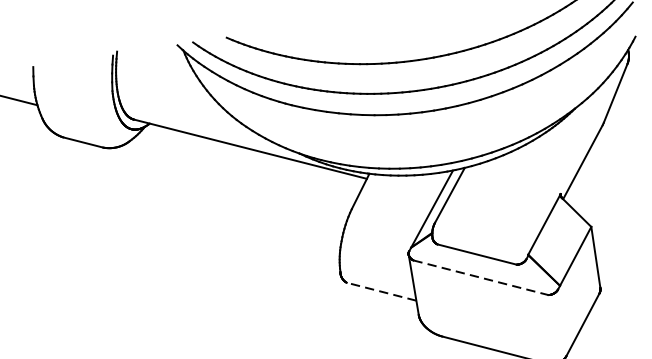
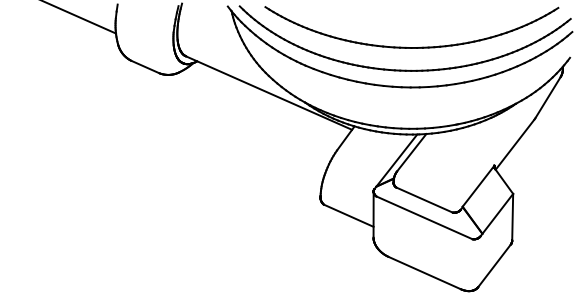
line: (480, 277) -> (424, 217), dashed -> solid
line: (381, 291) -> (348, 215), dashed -> solid

